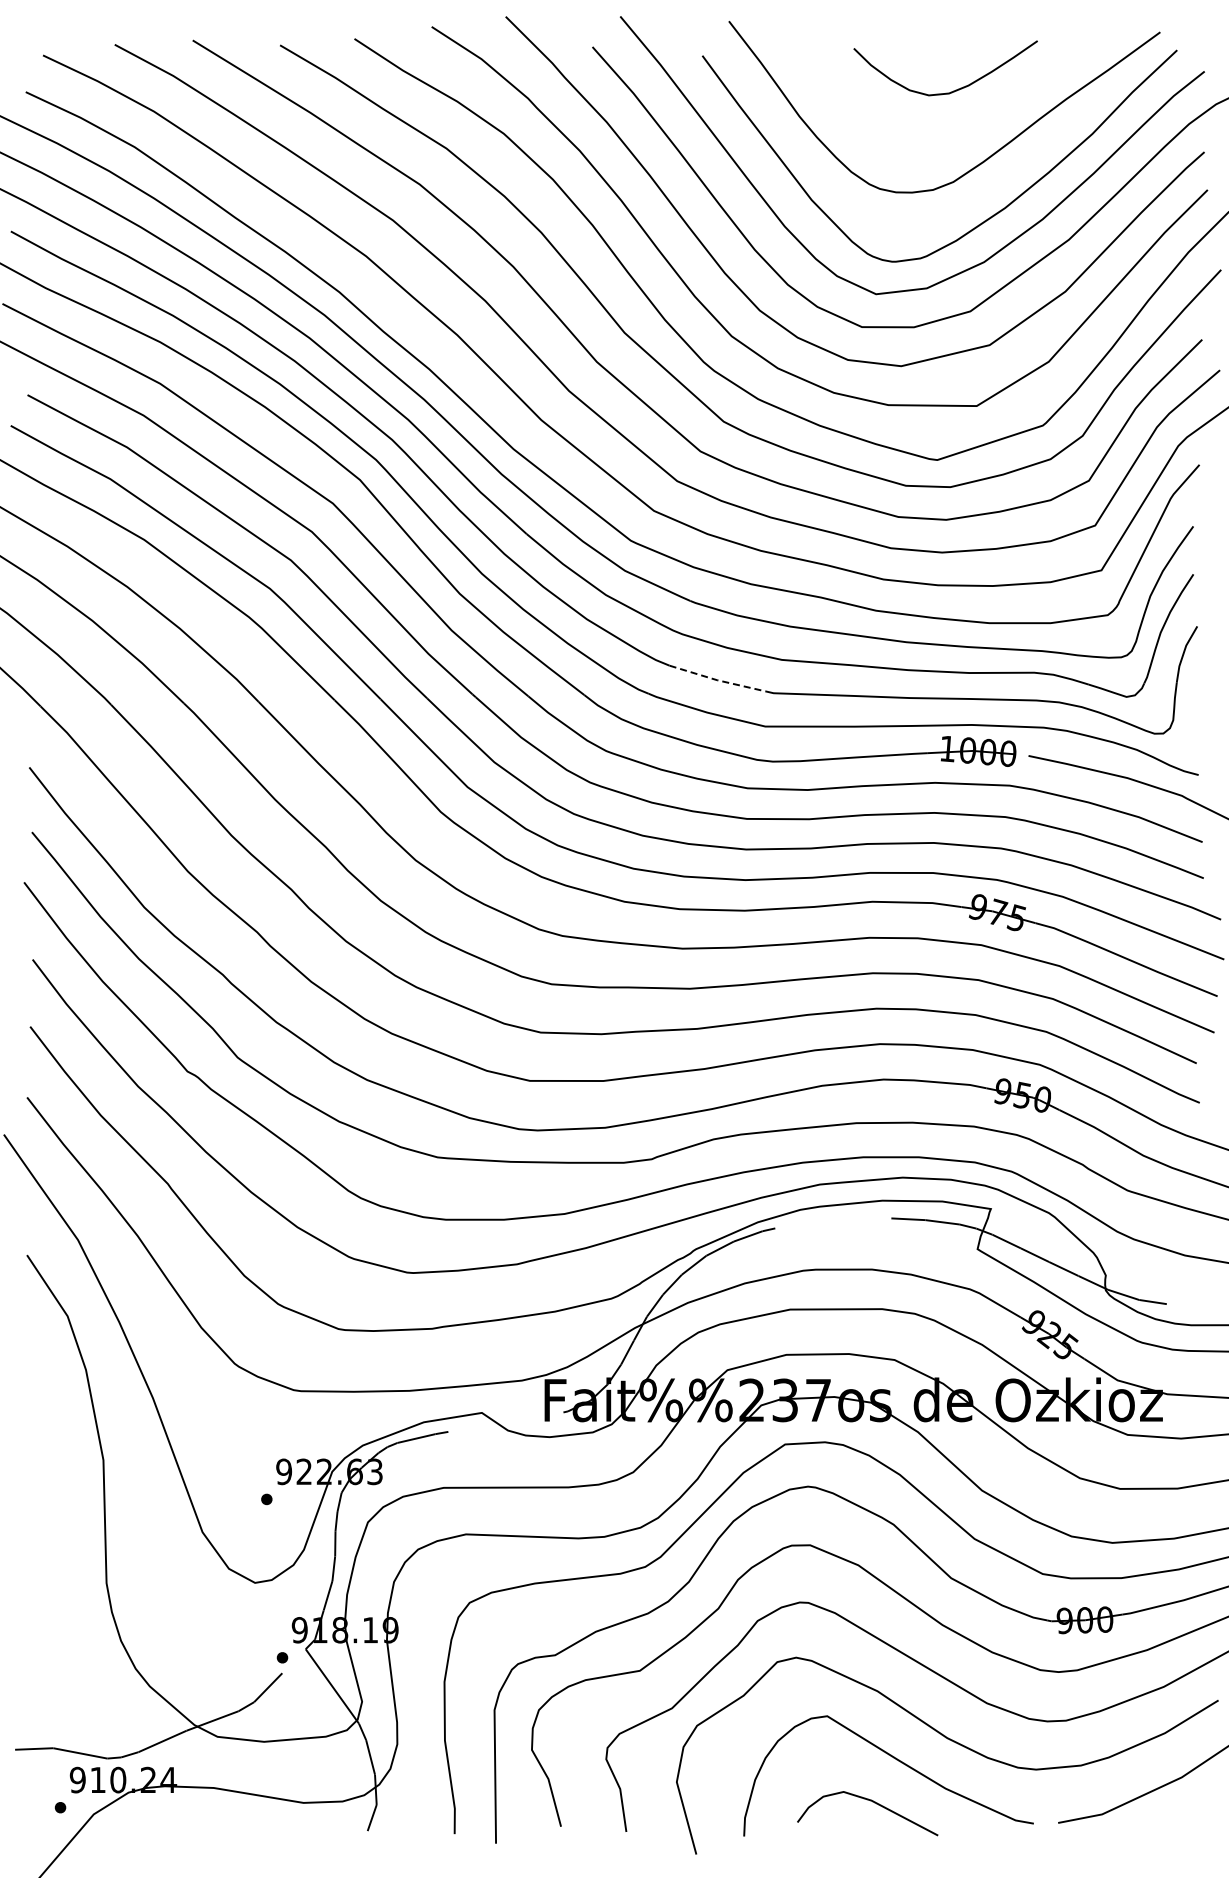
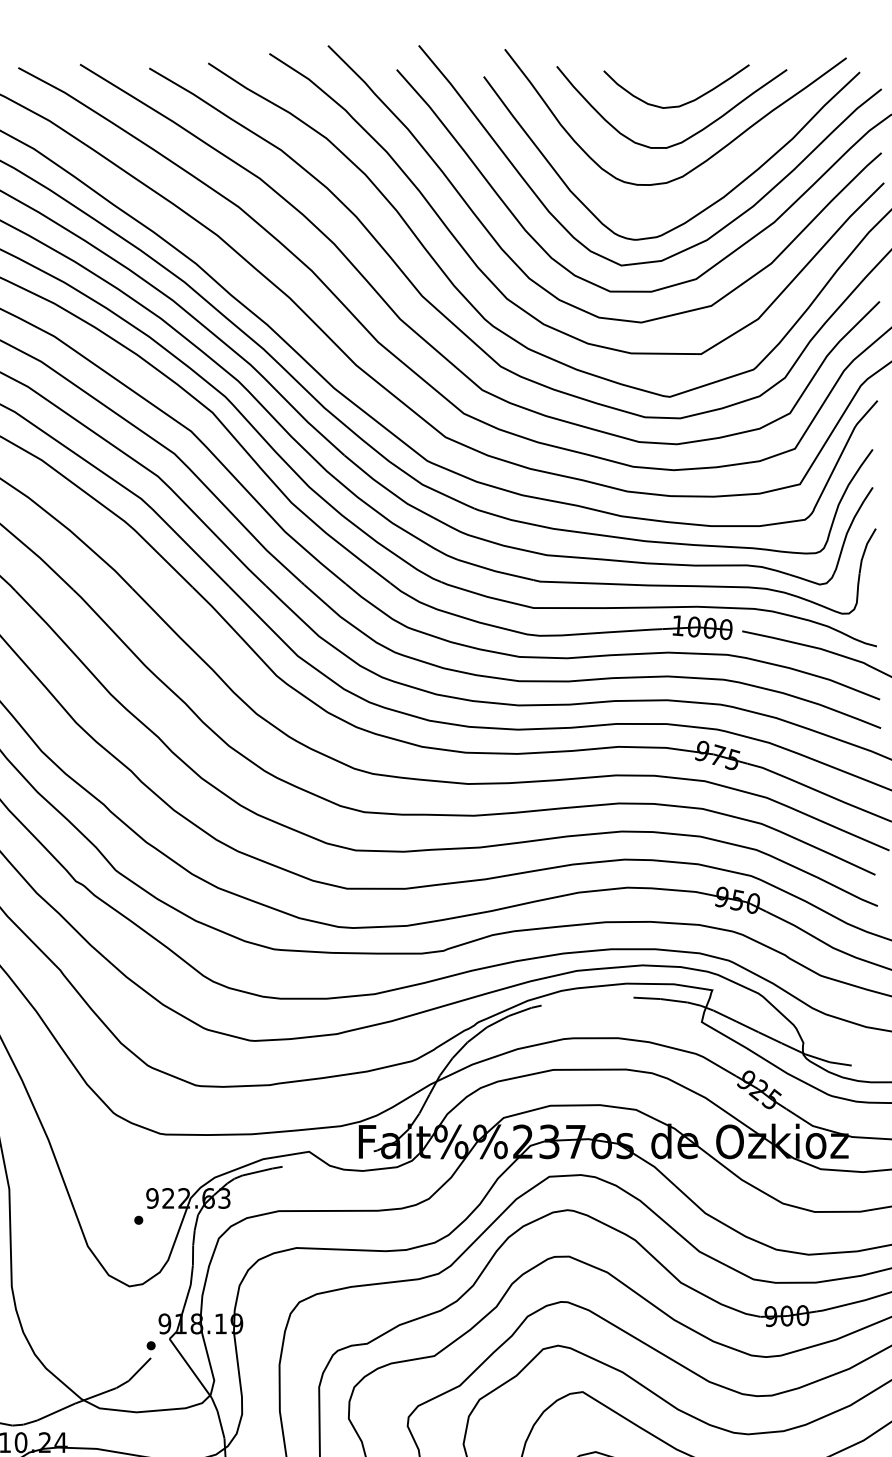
curve: (960, 132) -> (688, 137), added
line: (717, 680) -> (495, 571), dashed -> solid

